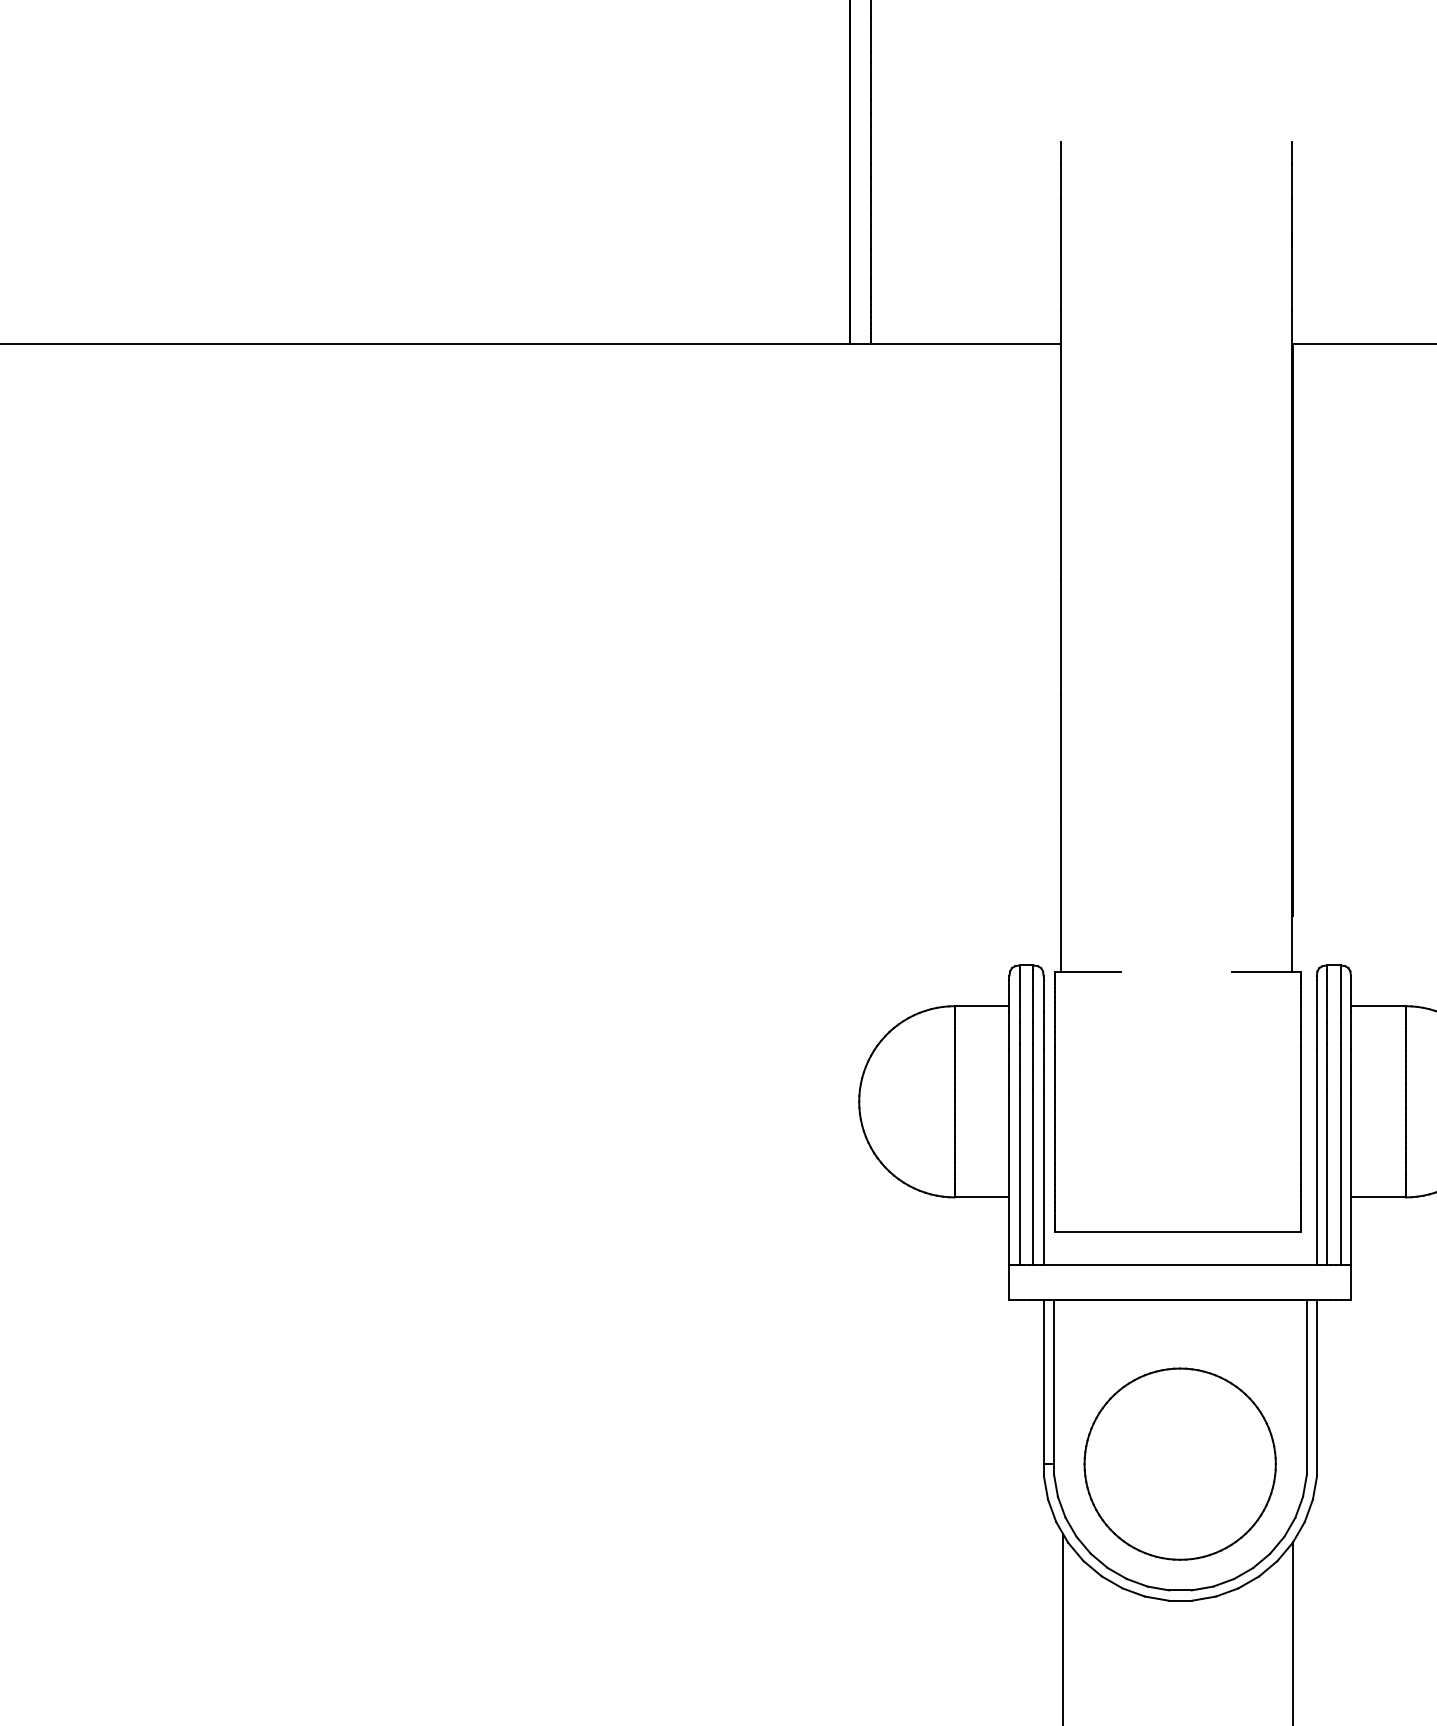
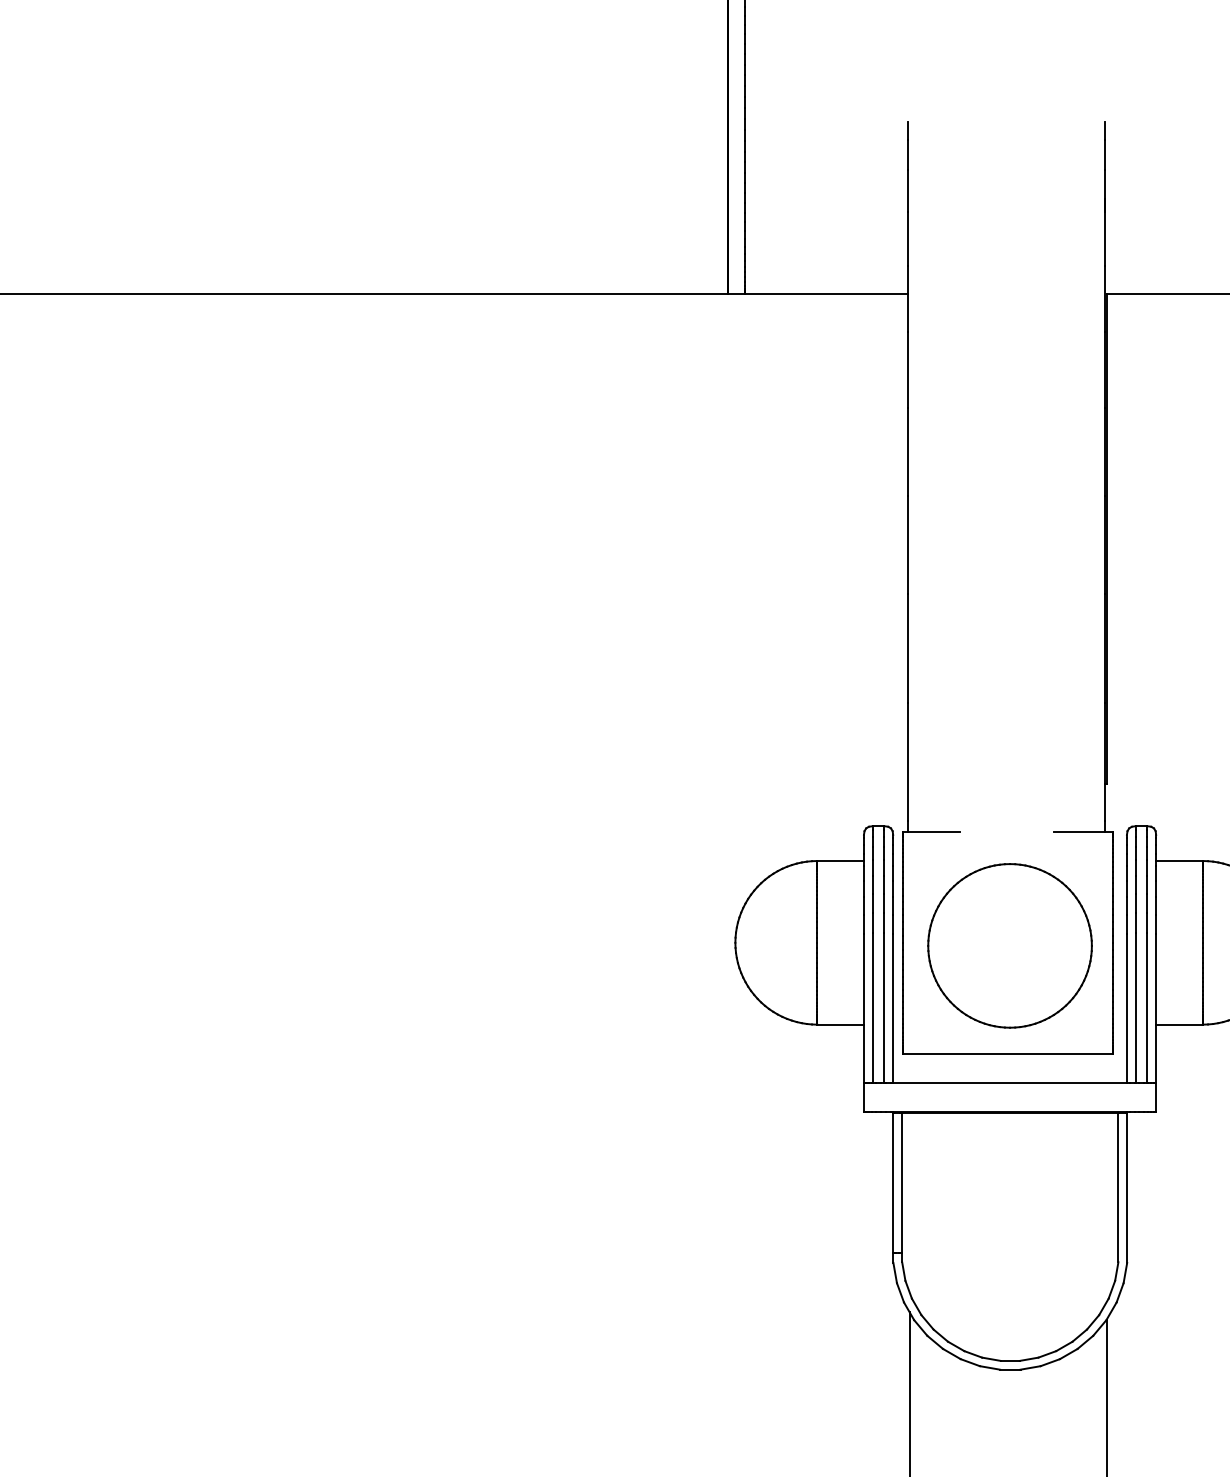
part: (1179, 1463) -> (1009, 945), moved

